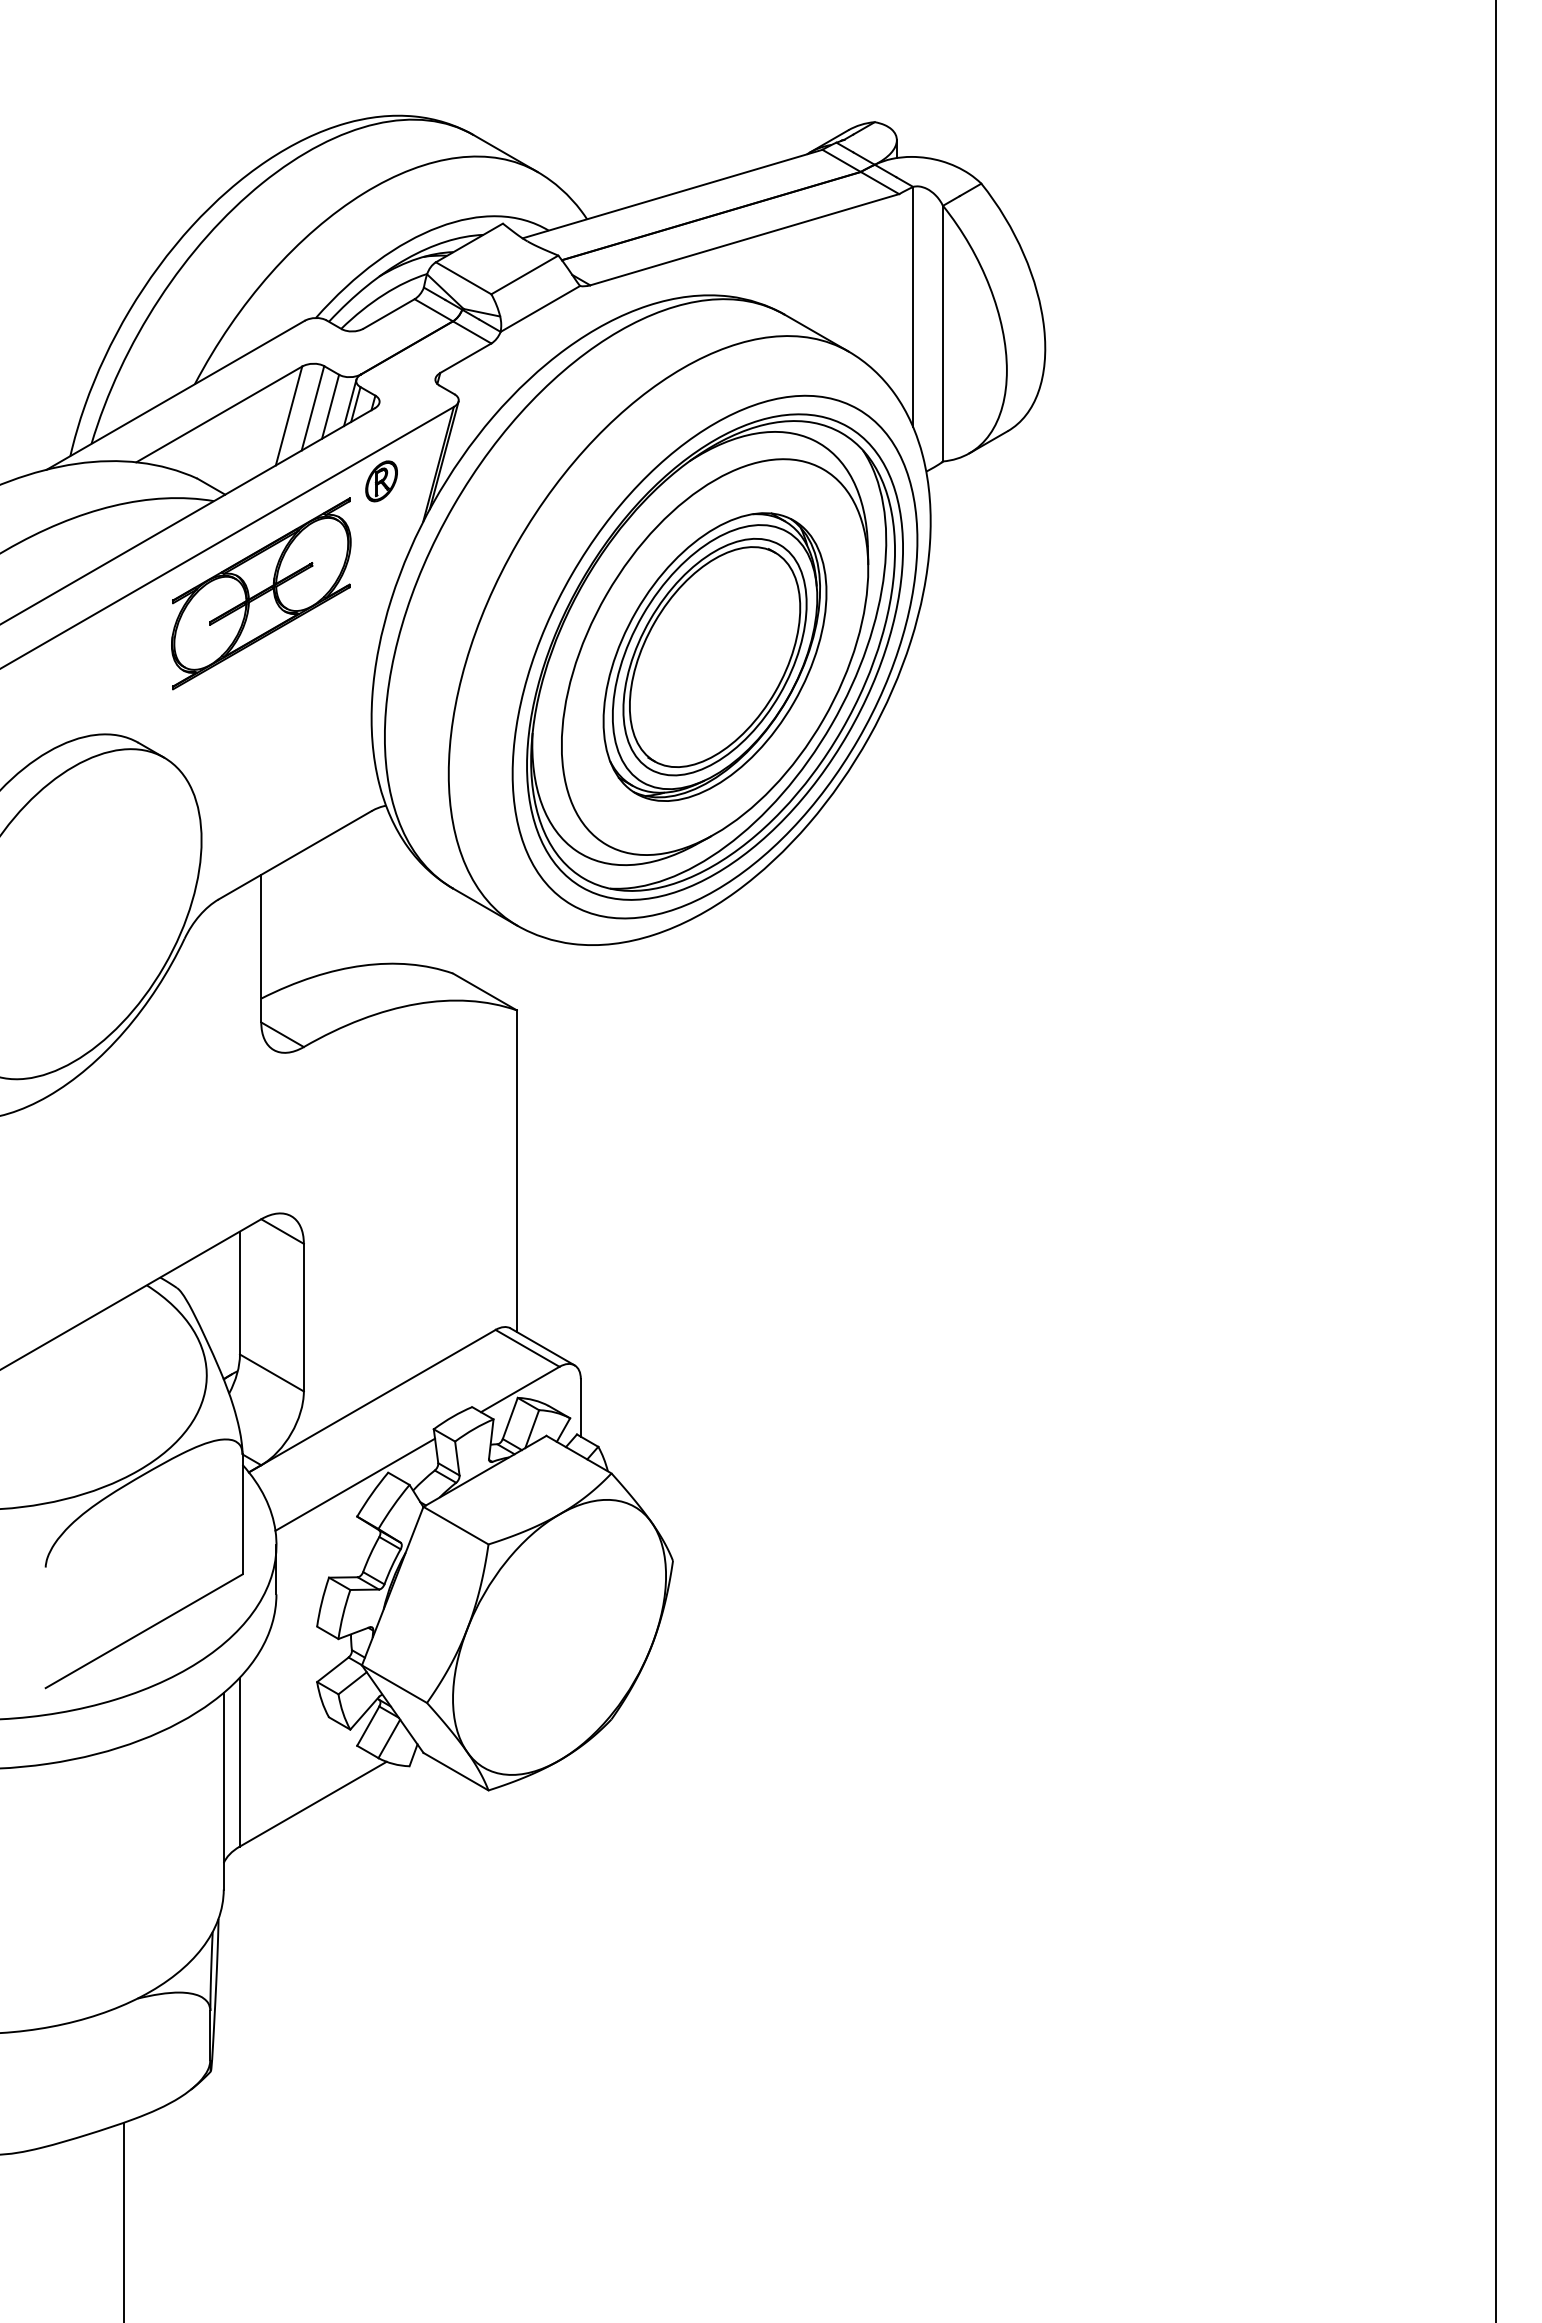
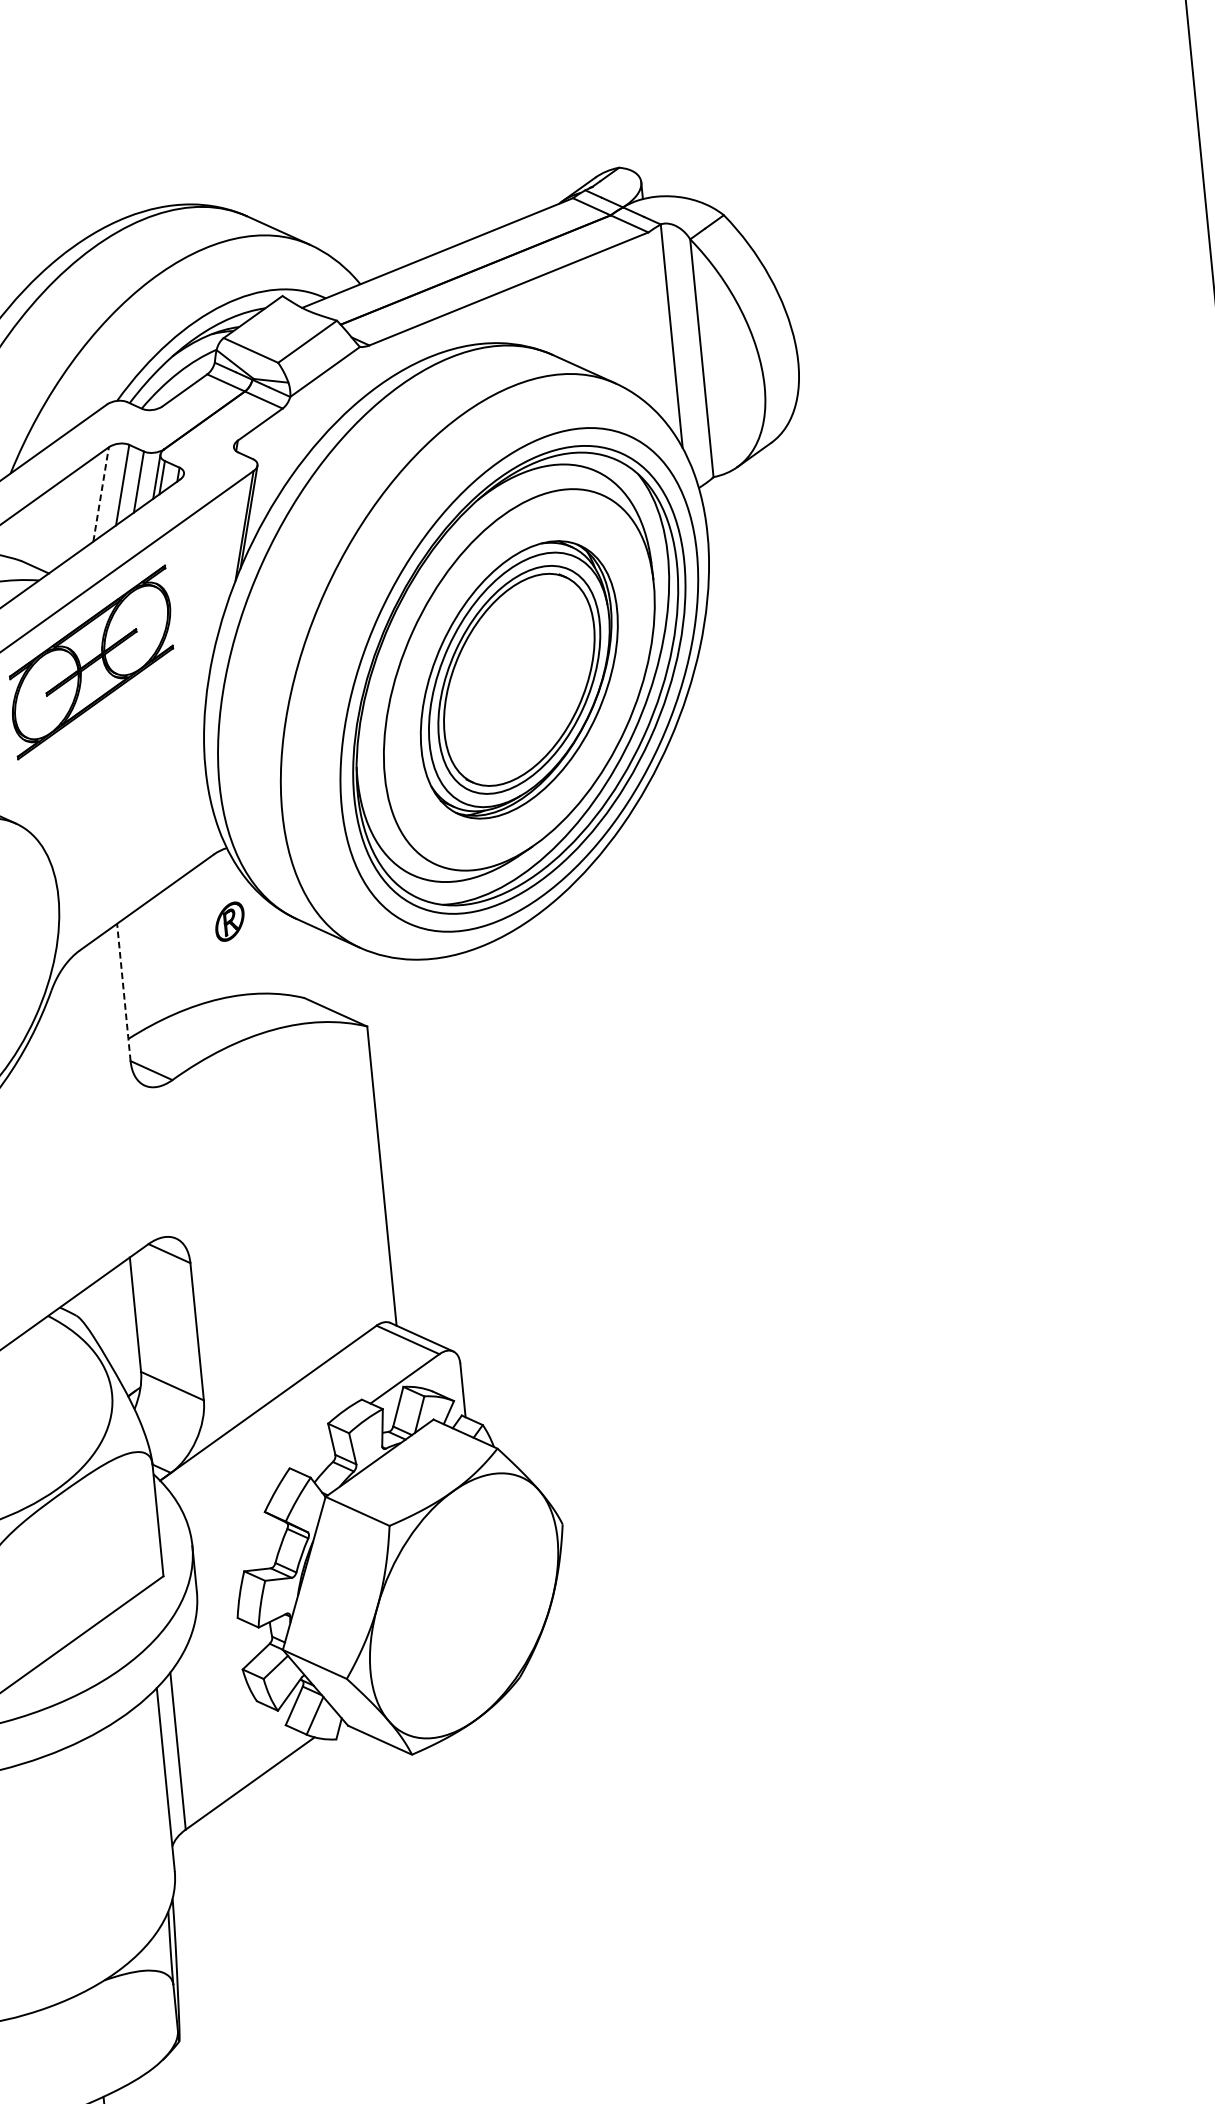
line: (289, 415) -> (101, 493), solid -> dashed
part: (381, 481) -> (229, 921), moved
line: (261, 948) -> (124, 992), solid -> dashed
line: (355, 1484) -> (260, 1482), removed

